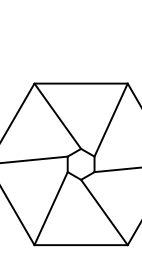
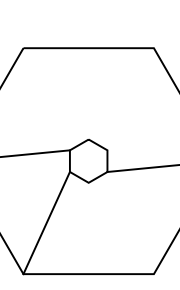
line: (57, 115) -> (55, 92), removed
line: (110, 119) -> (129, 98), removed
line: (104, 212) -> (121, 228), removed

